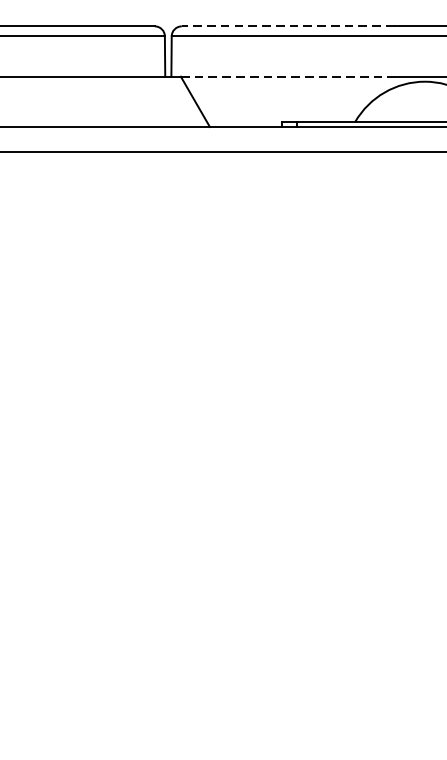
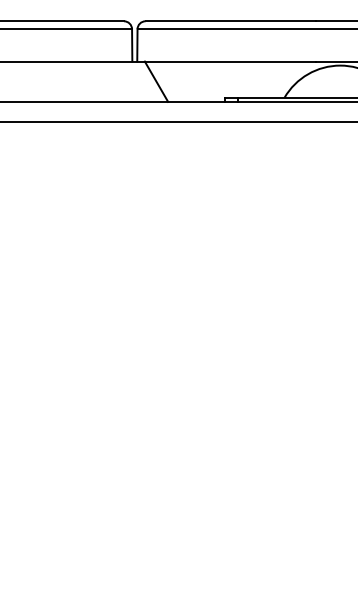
line: (287, 26) -> (230, 21), dashed -> solid
line: (287, 76) -> (230, 61), dashed -> solid

